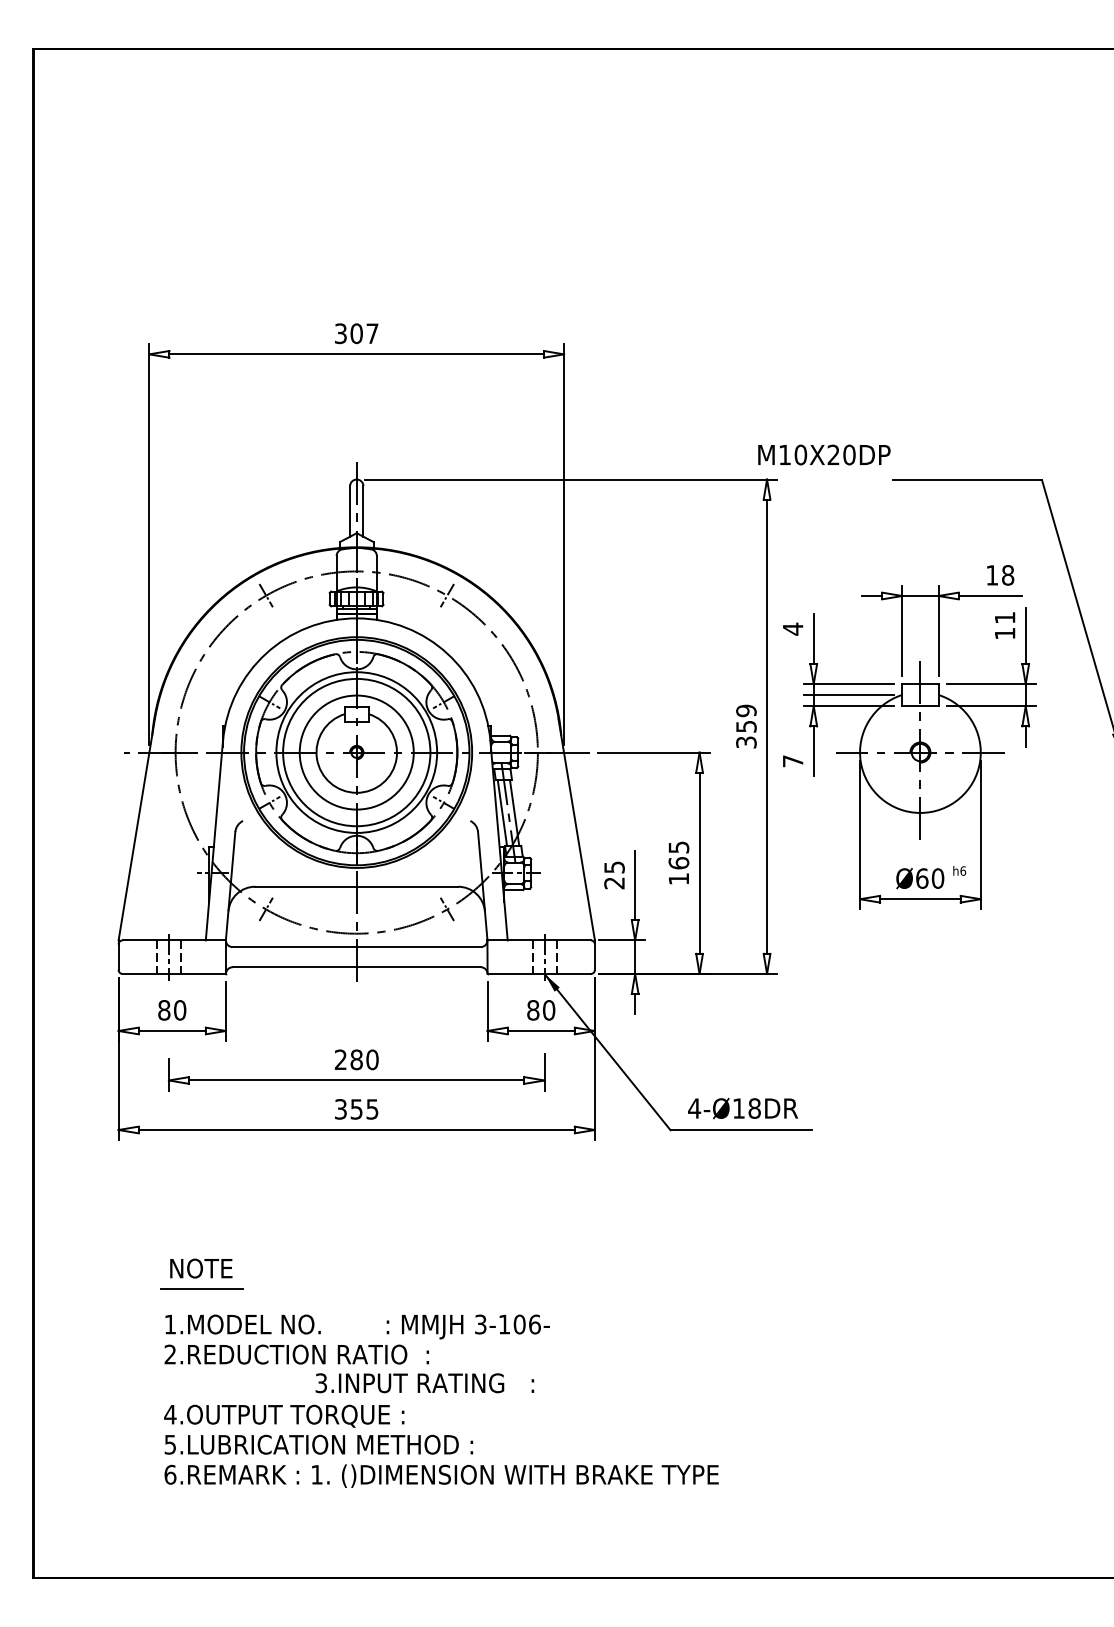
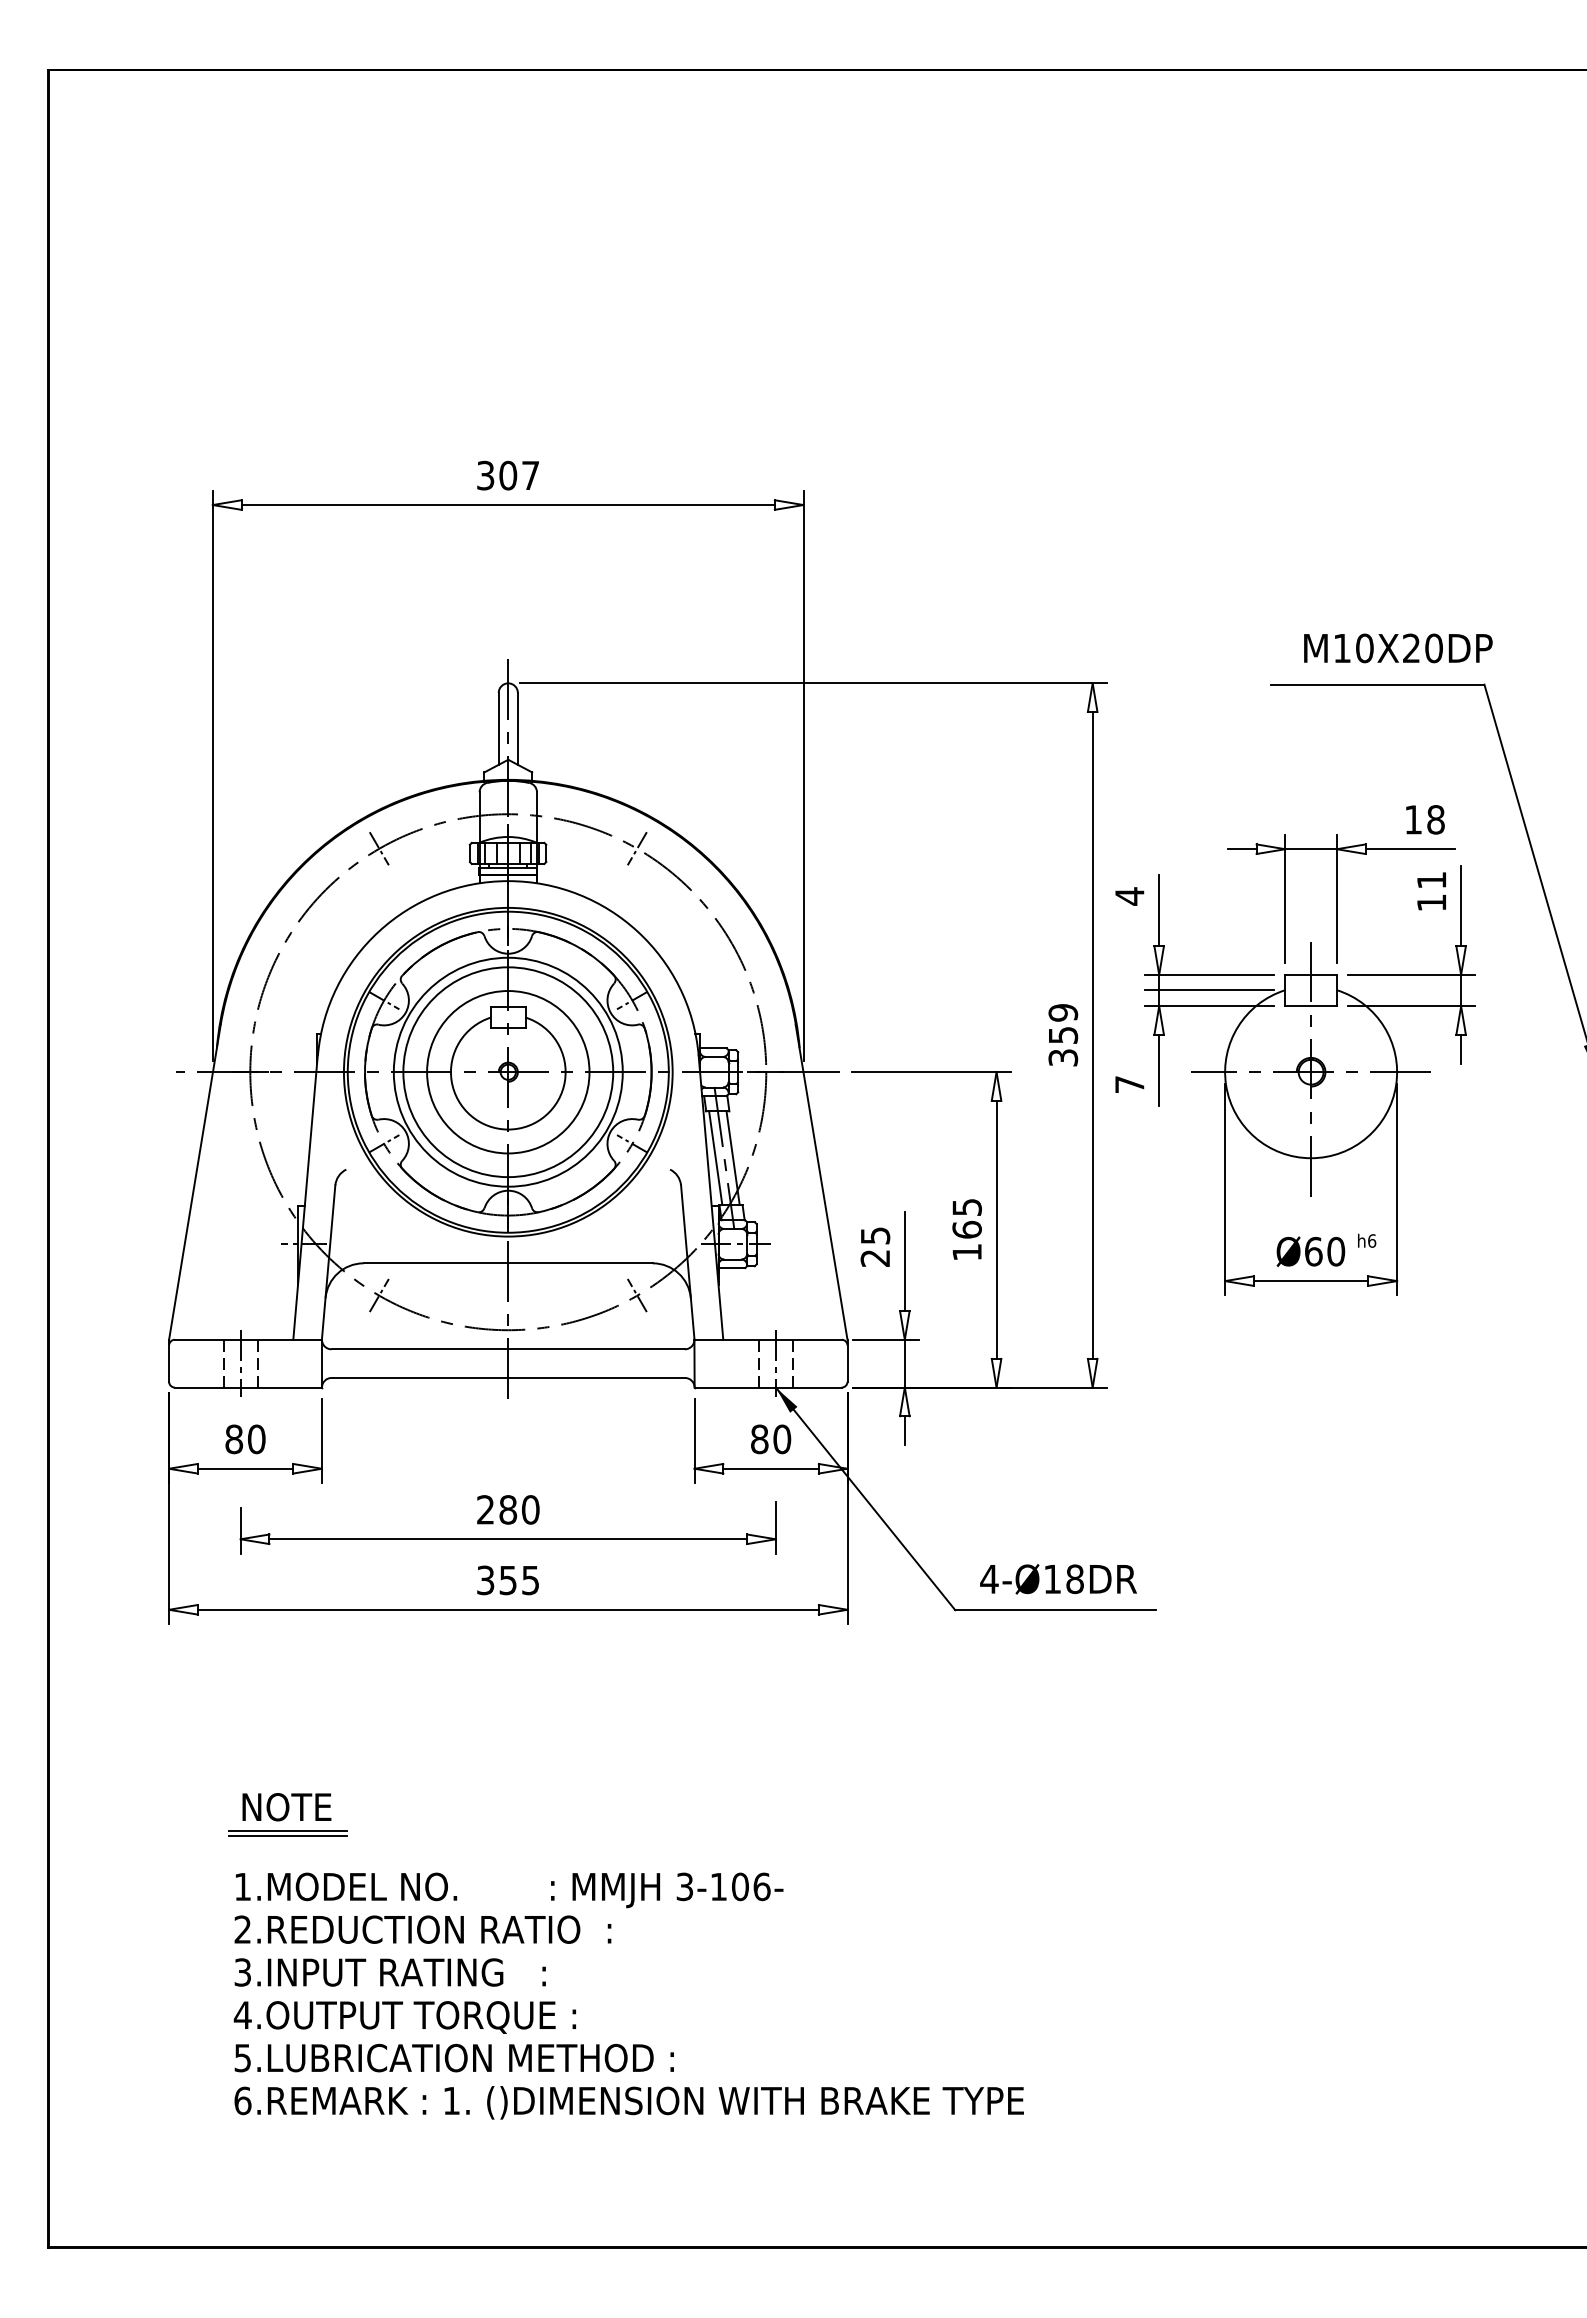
text: (824, 455) -> (1398, 648), moved
line: (201, 1284) -> (287, 1830), added
text: (424, 1383) -> (389, 1972), moved

